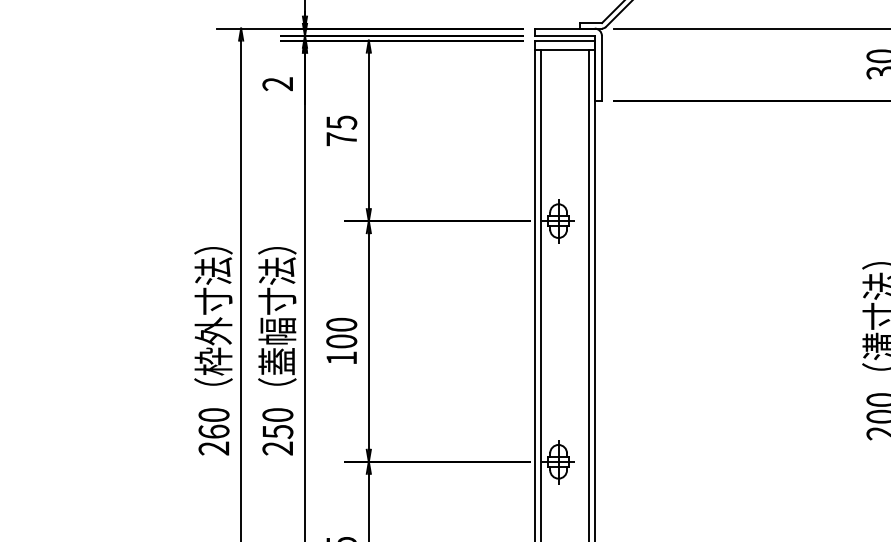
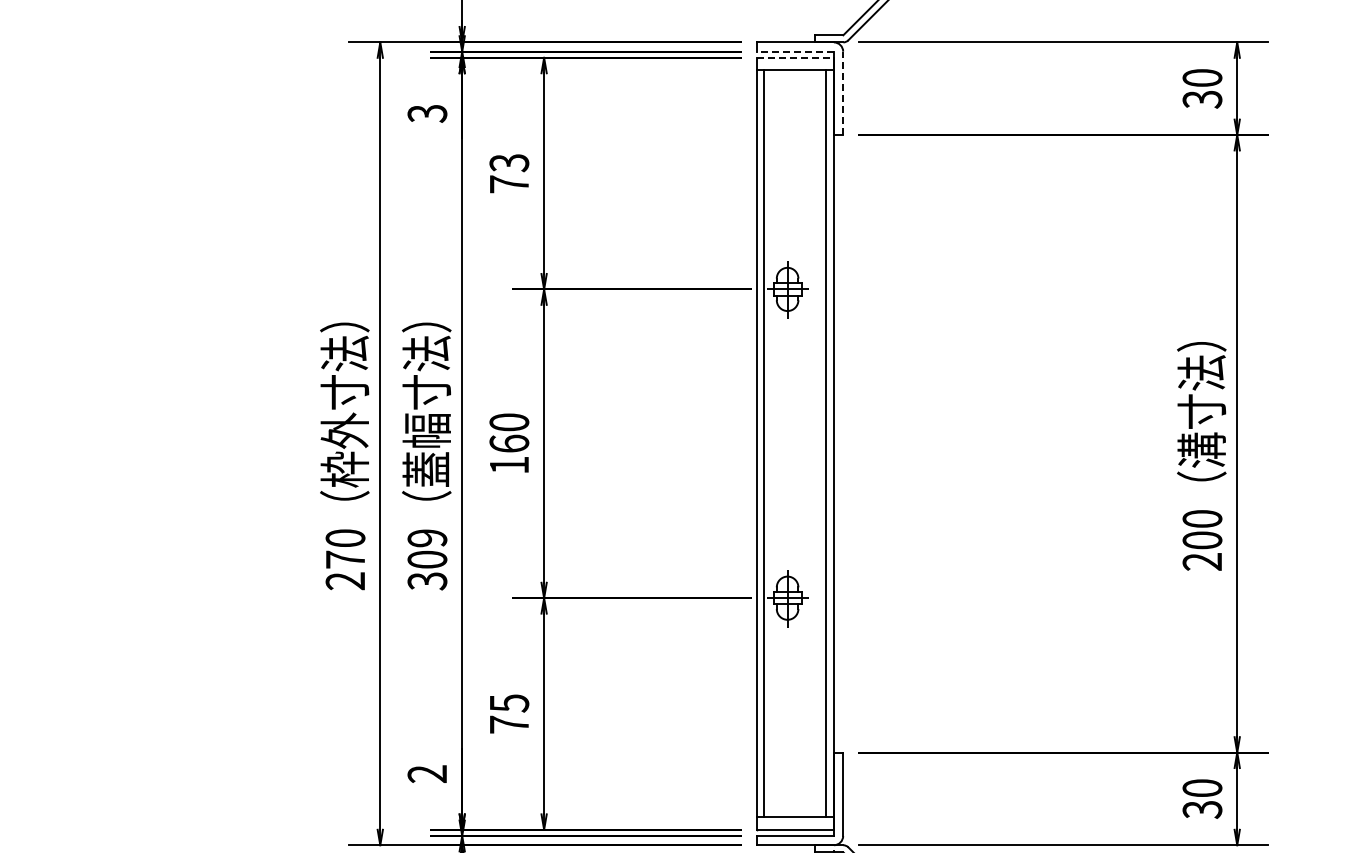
line: (564, 35) -> (795, 51), solid -> dashed
line: (564, 40) -> (795, 57), solid -> dashed
line: (602, 68) -> (843, 93), solid -> dashed
text: (277, 84) -> (427, 113), 2 -> 3
text: (341, 122) -> (508, 163), 75 -> 73
text: (341, 341) -> (509, 443), 100 -> 160
text: (214, 431) -> (345, 559), 260 -> 270
text: (277, 431) -> (427, 559), 250 -> 309

